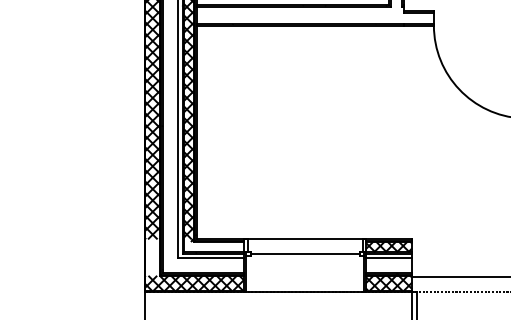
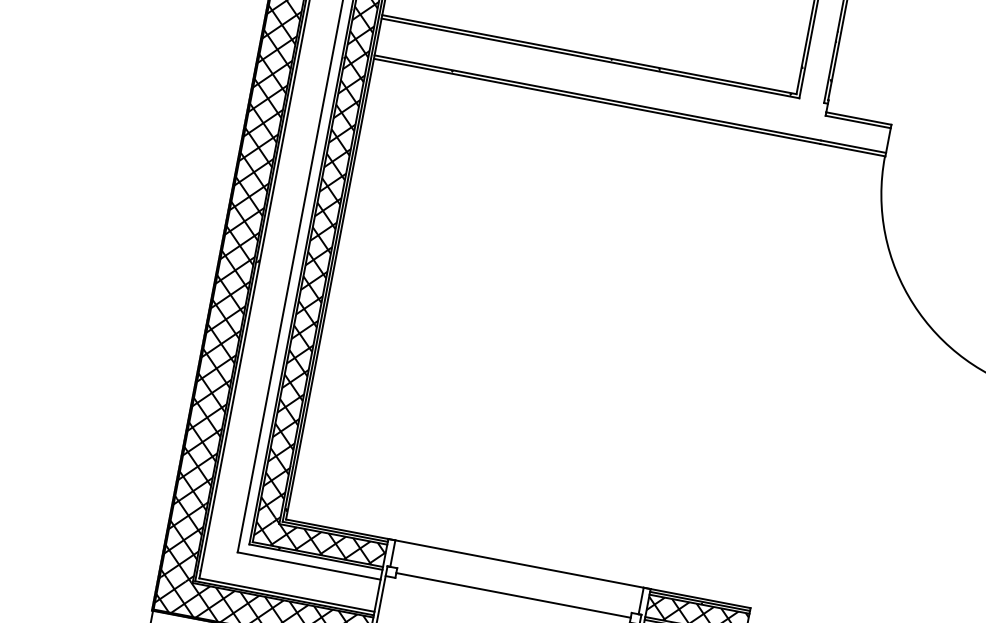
hatch: (213, 247) -> (318, 543), added
hatch: (152, 257) -> (183, 540), added

